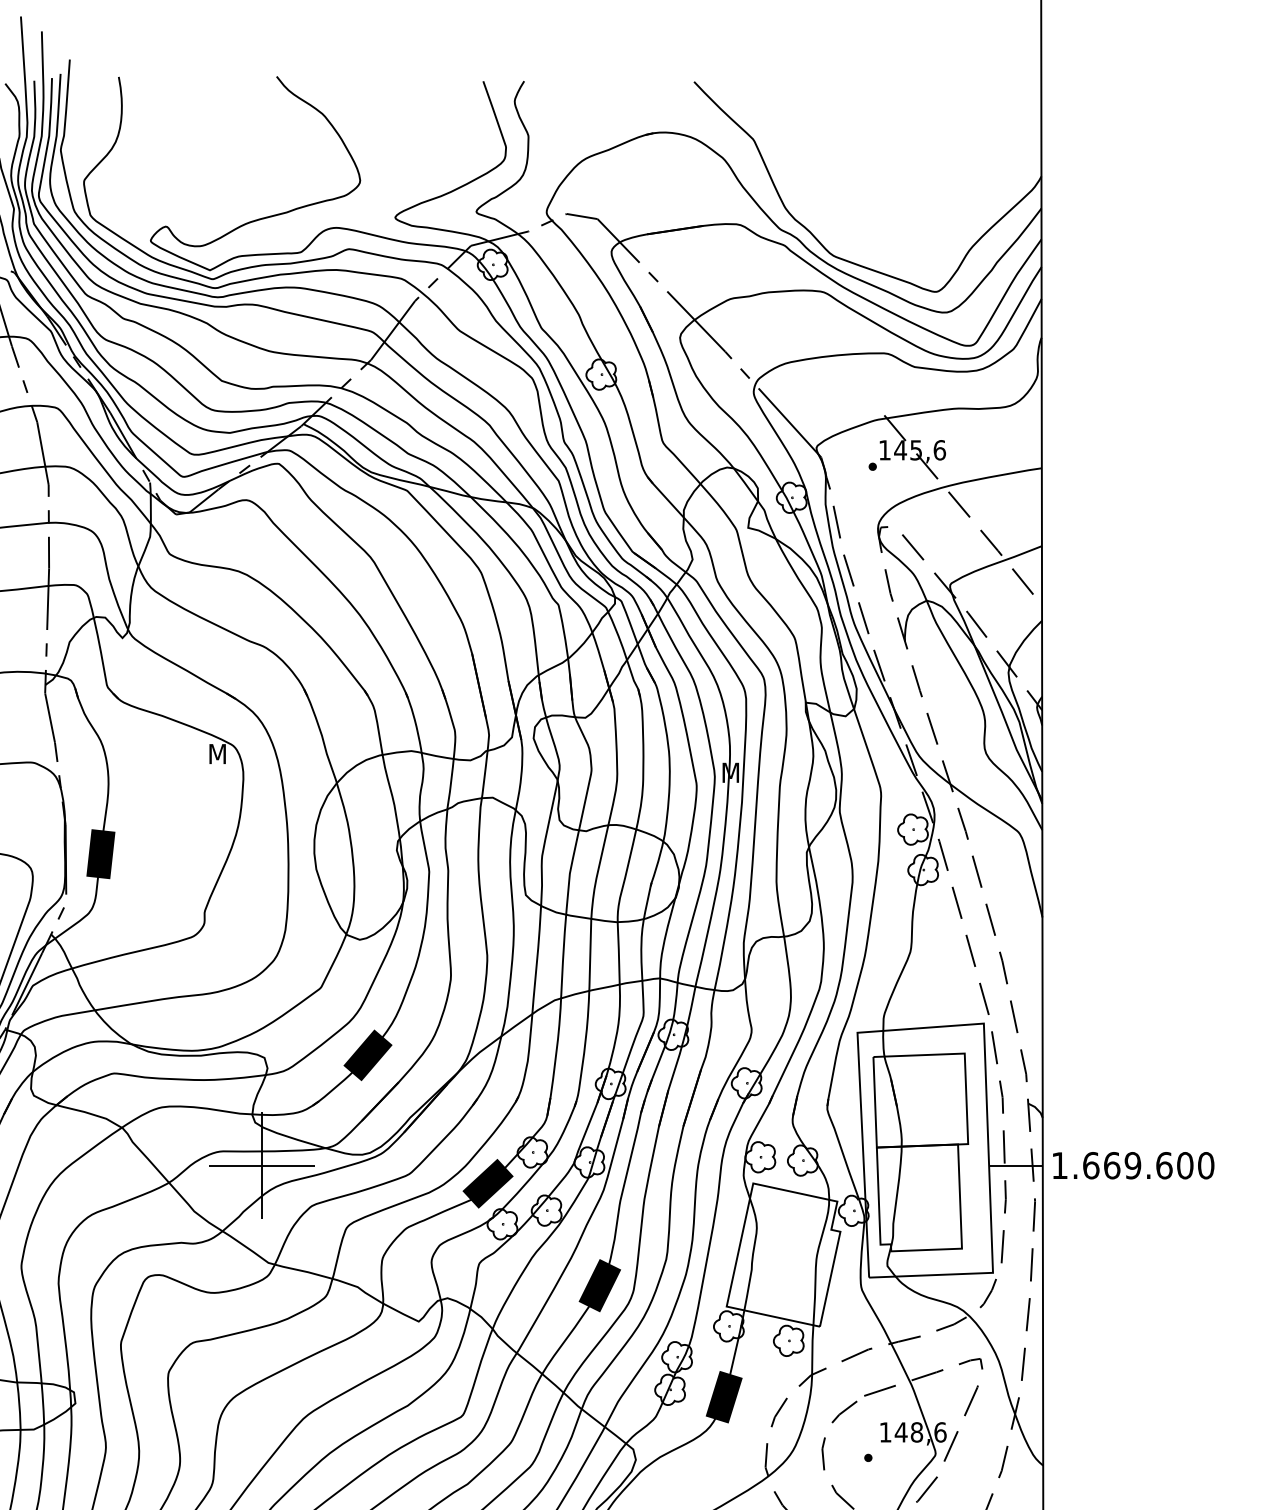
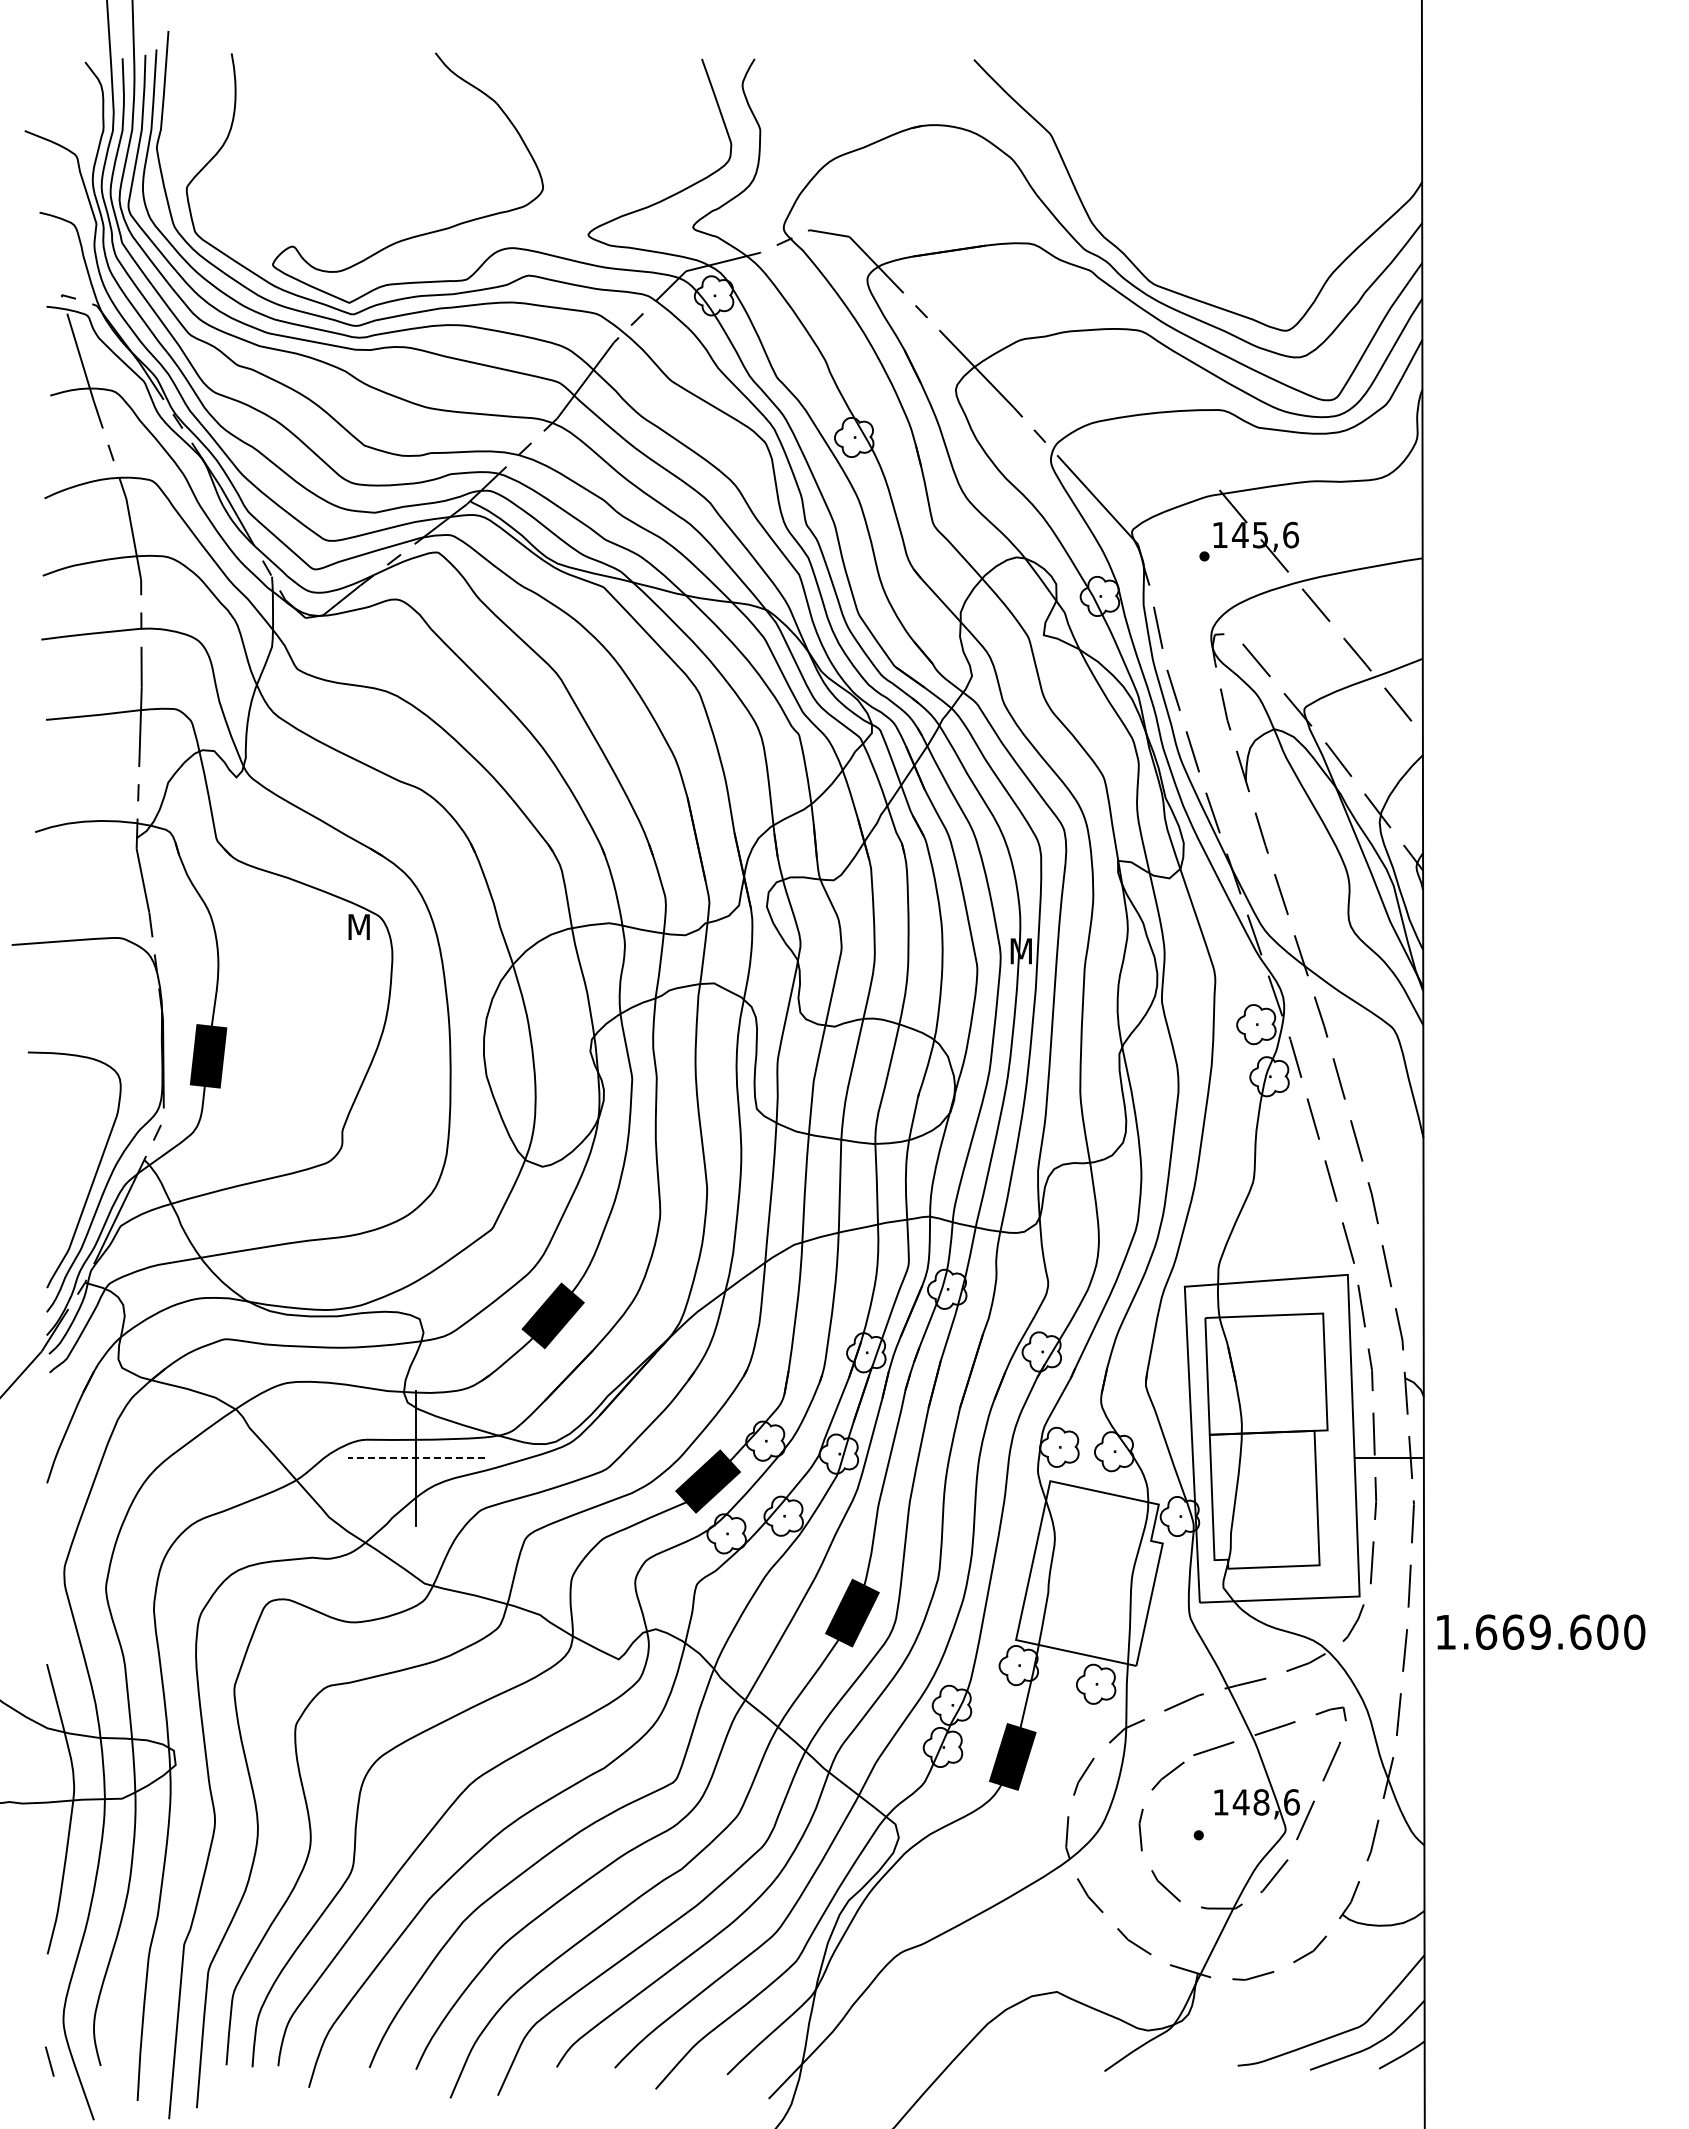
line: (262, 1165) -> (416, 1458), solid -> dashed
text: (1133, 1165) -> (1541, 1631), moved

